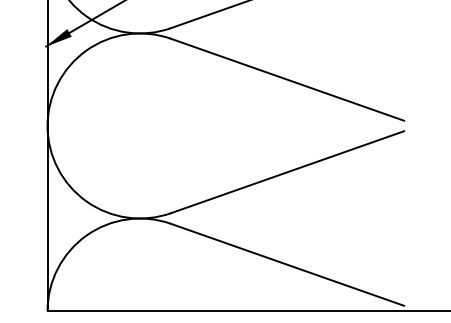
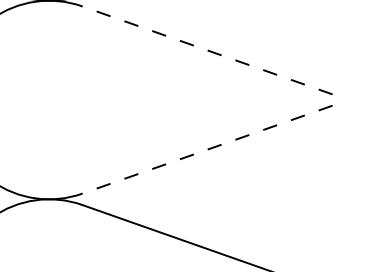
line: (287, 79) -> (207, 50), solid -> dashed
line: (287, 172) -> (207, 149), solid -> dashed

